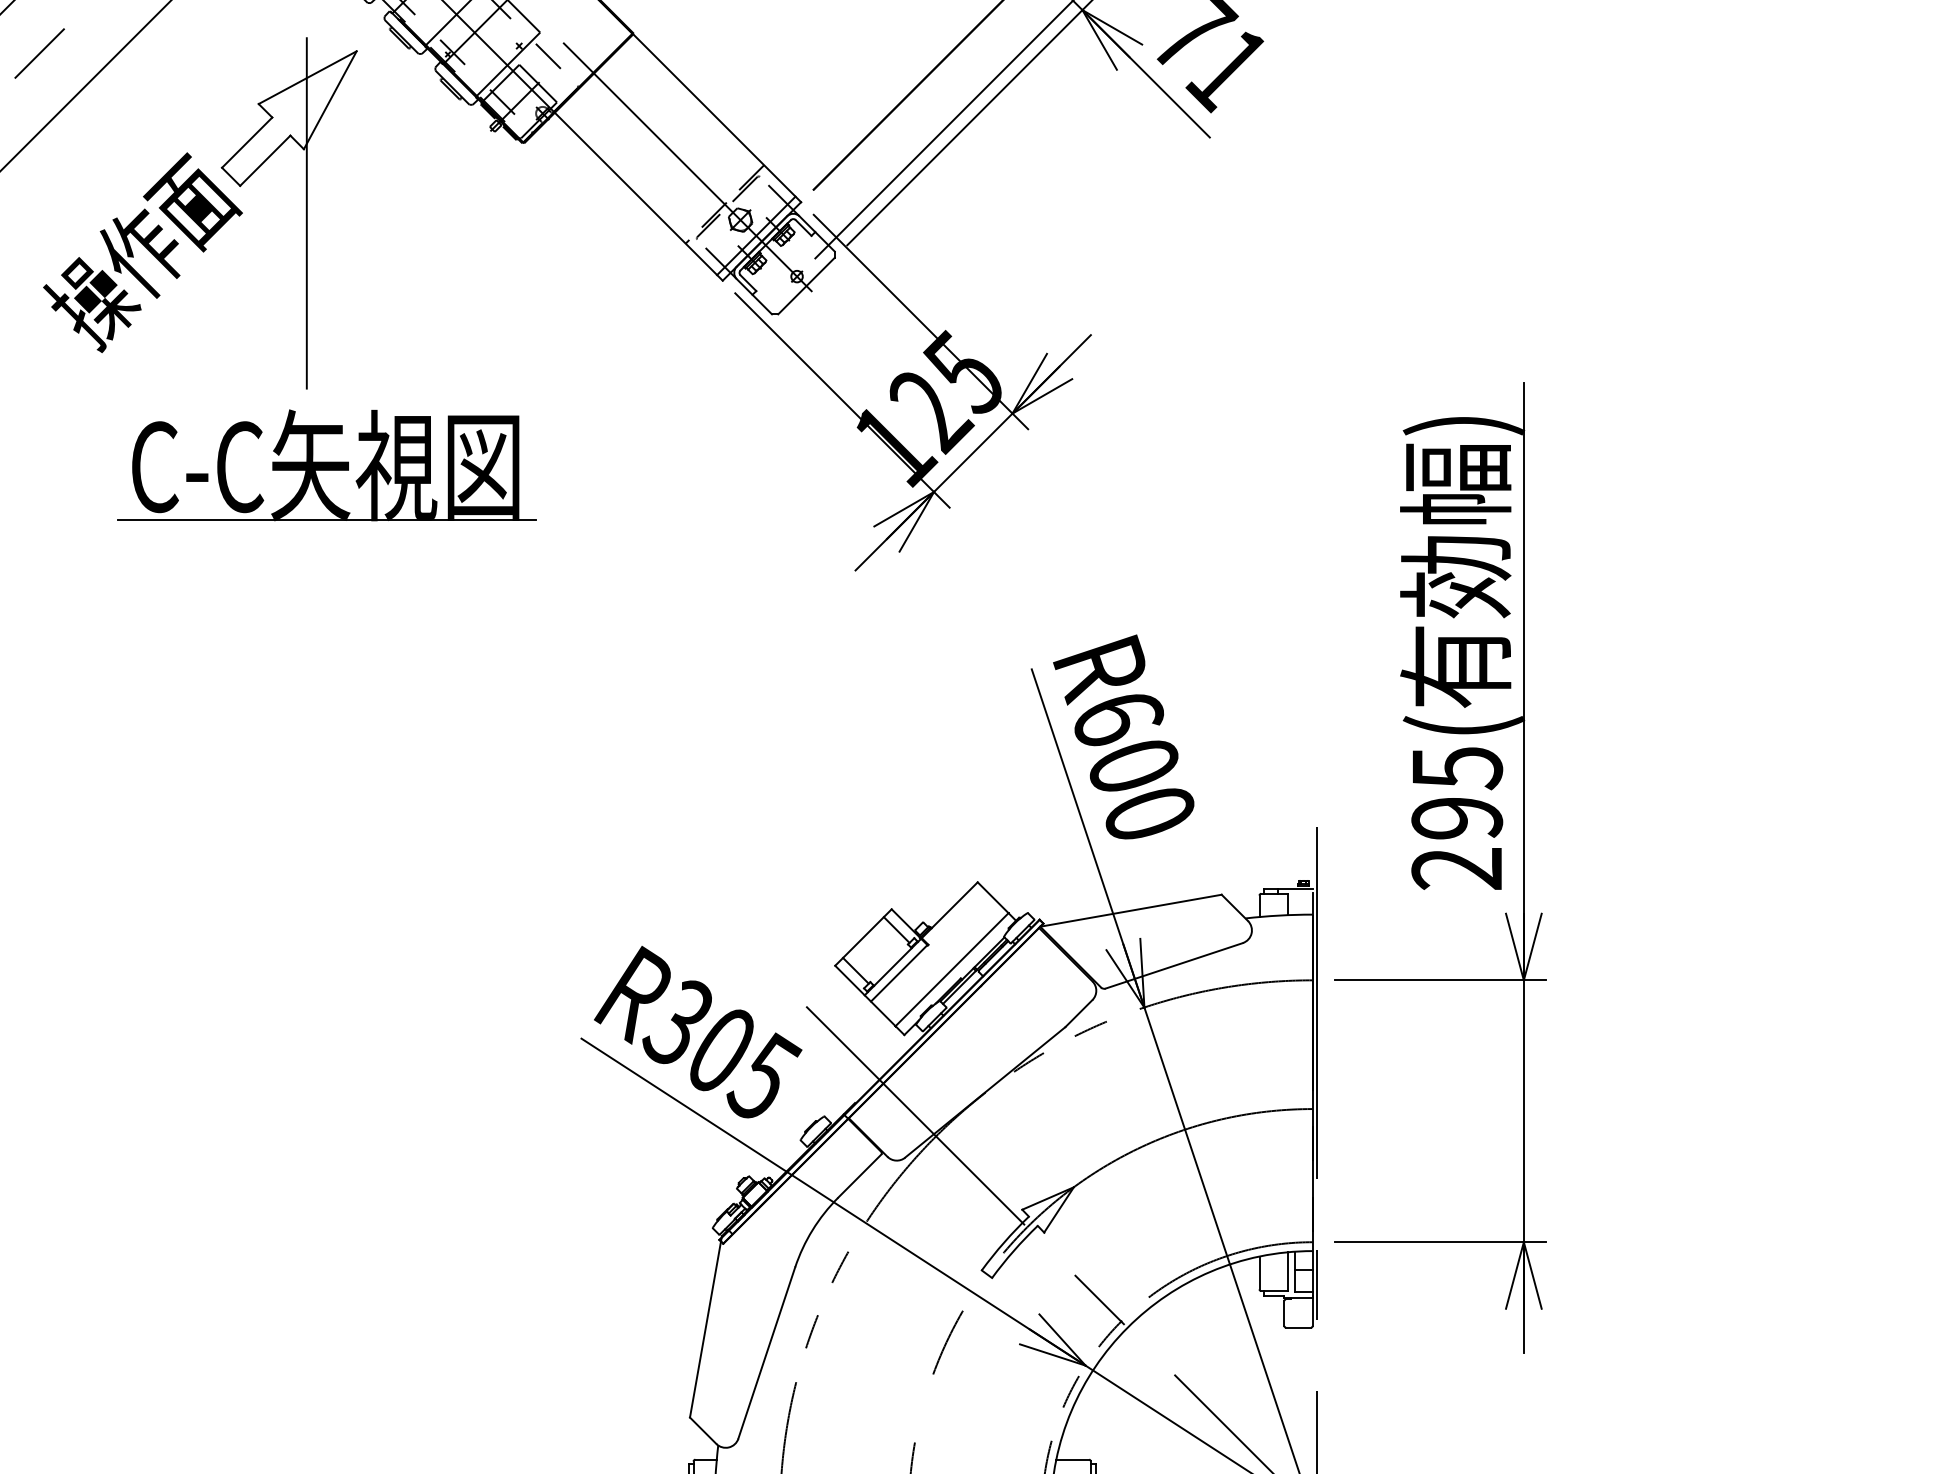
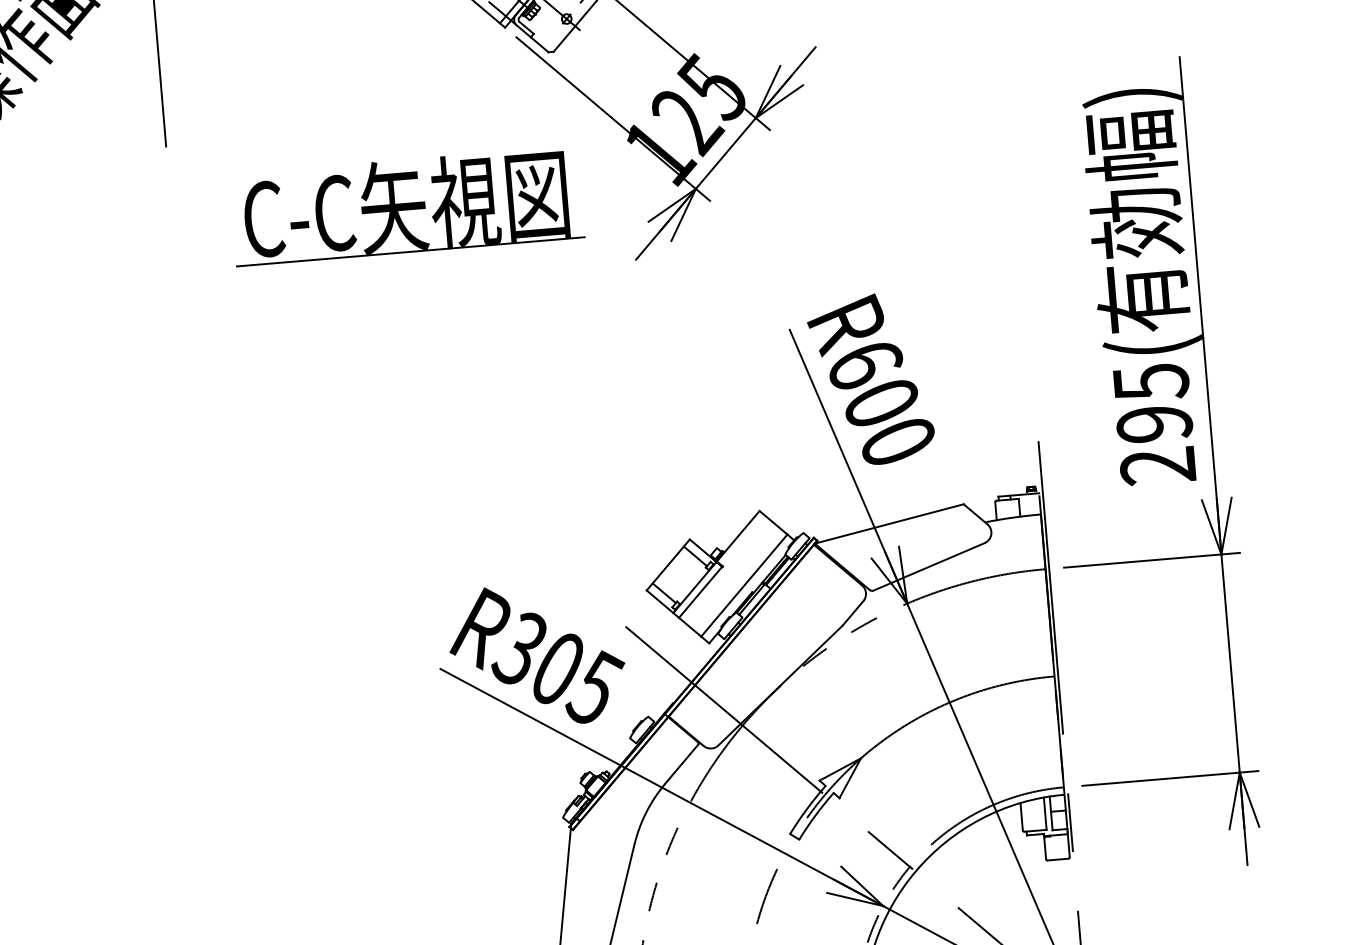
part: (326, 465) -> (406, 206), moved

